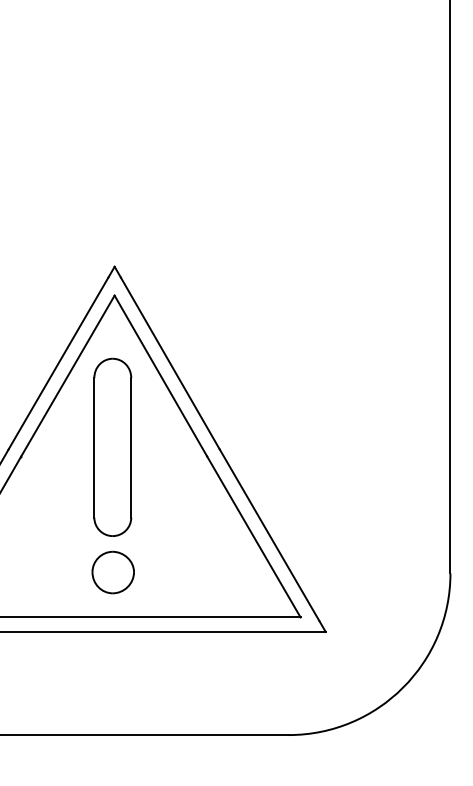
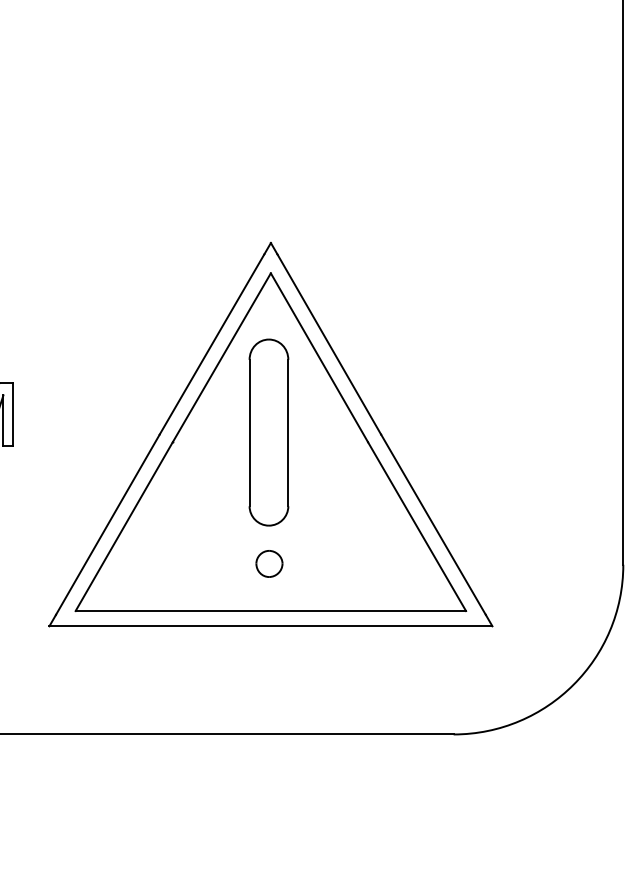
part: (113, 572) -> (269, 563), size x0.6

